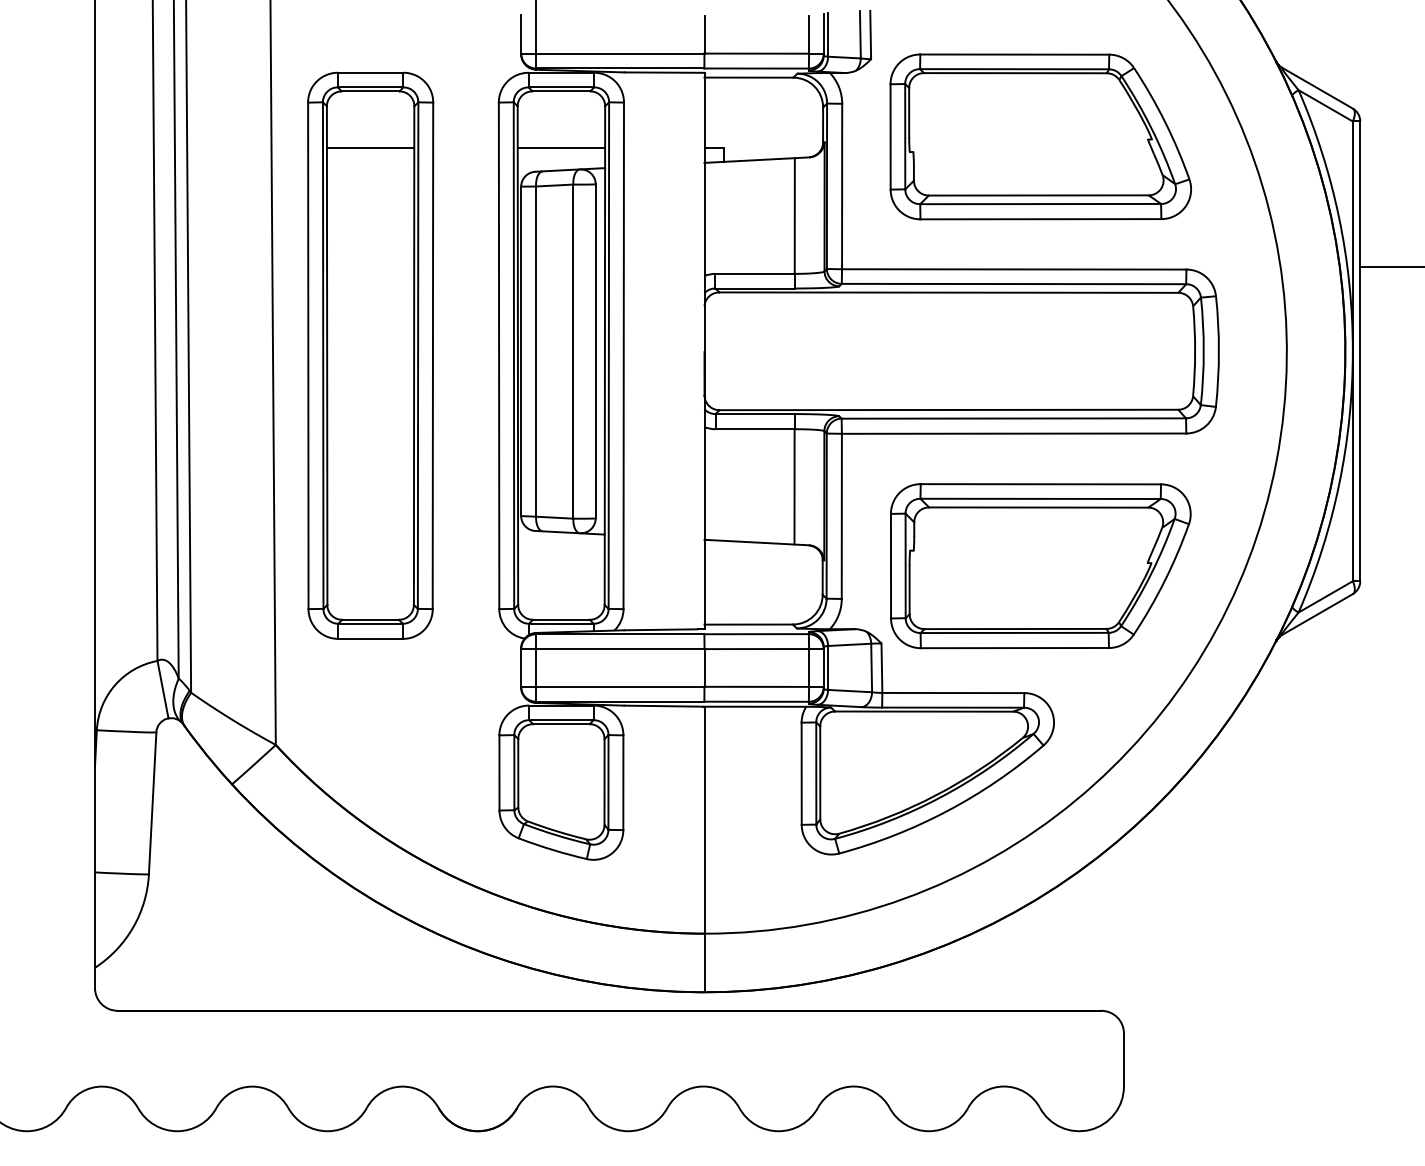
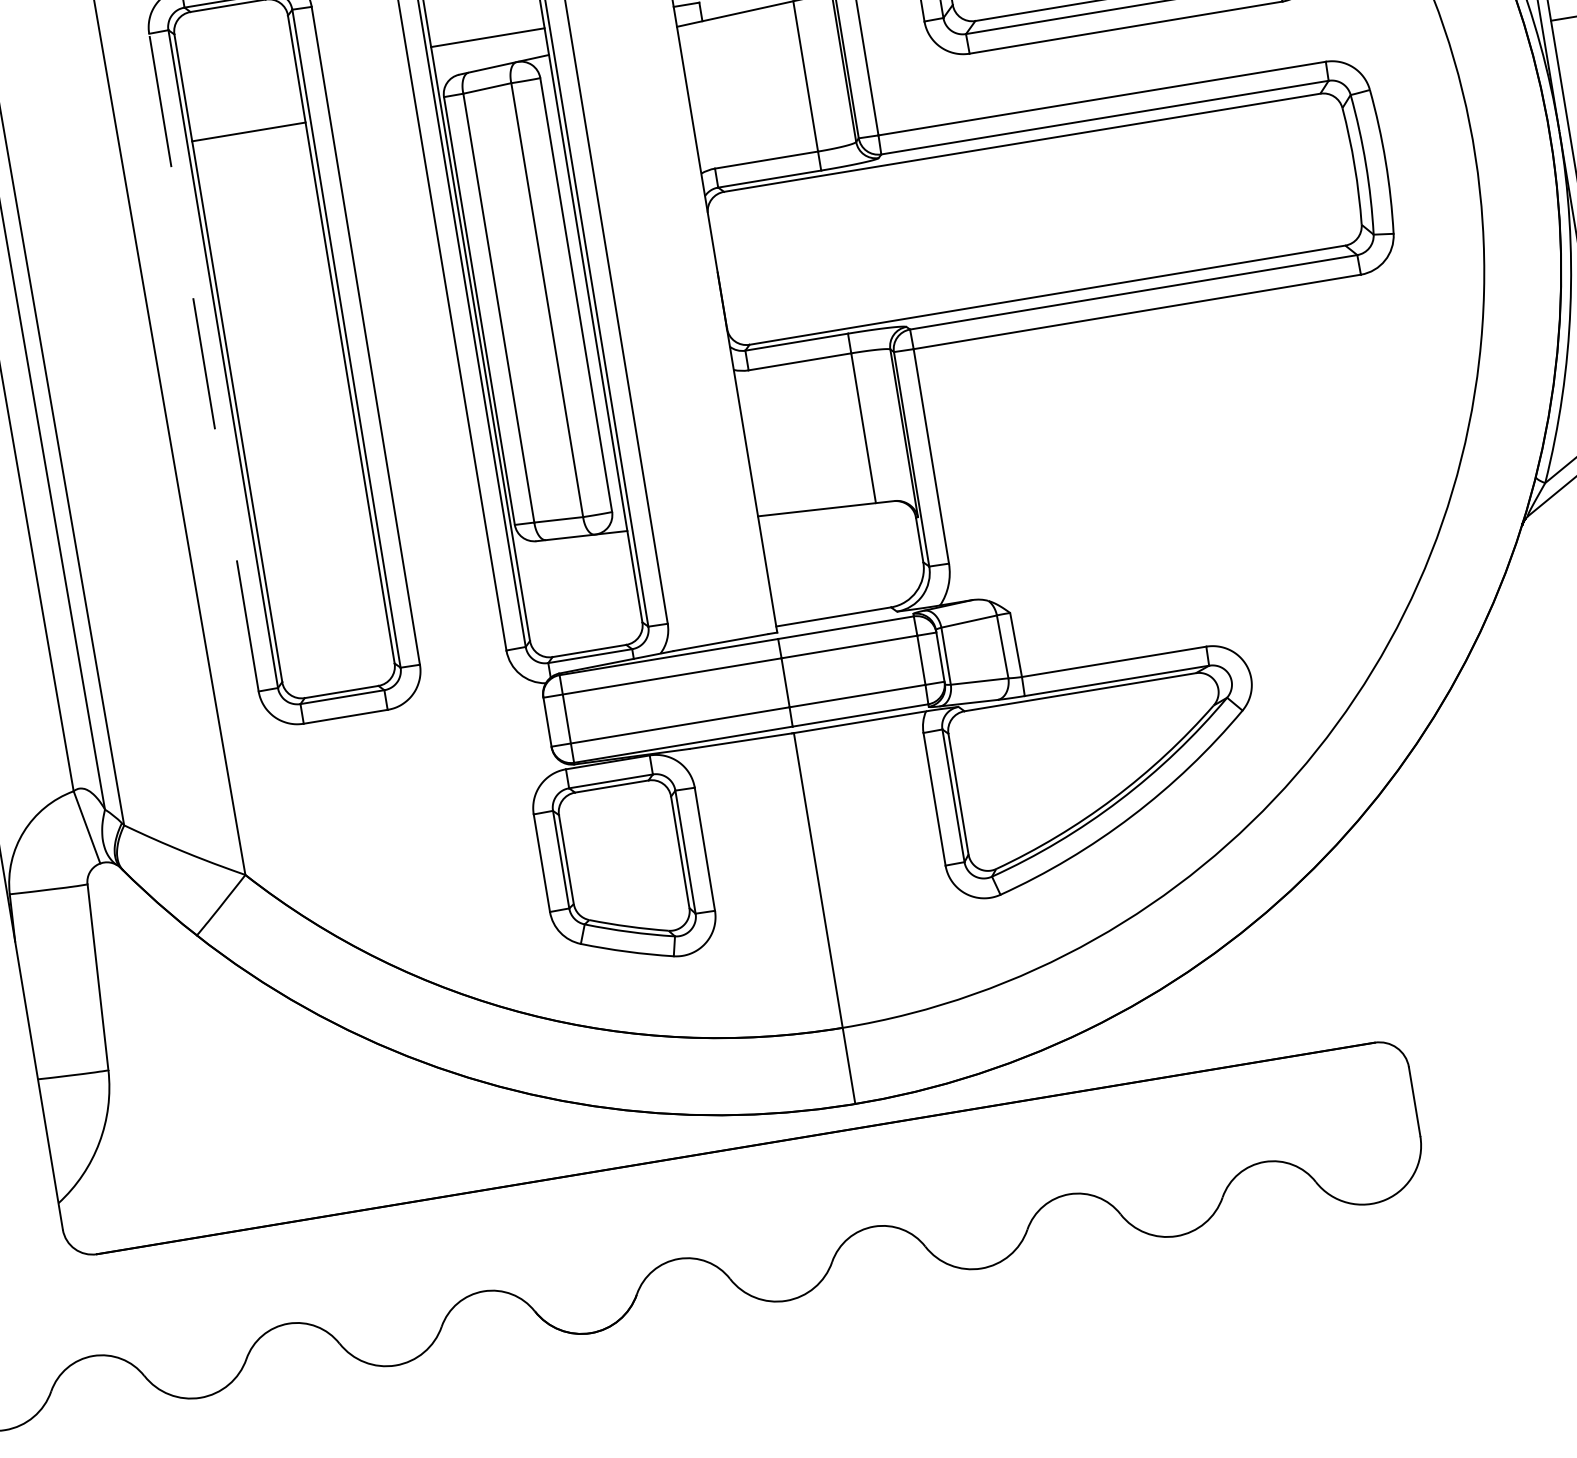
line: (370, 147) -> (248, 131), moved
line: (308, 355) -> (204, 362), solid -> dashed
part: (1040, 566) -> (1200, 478), removed

